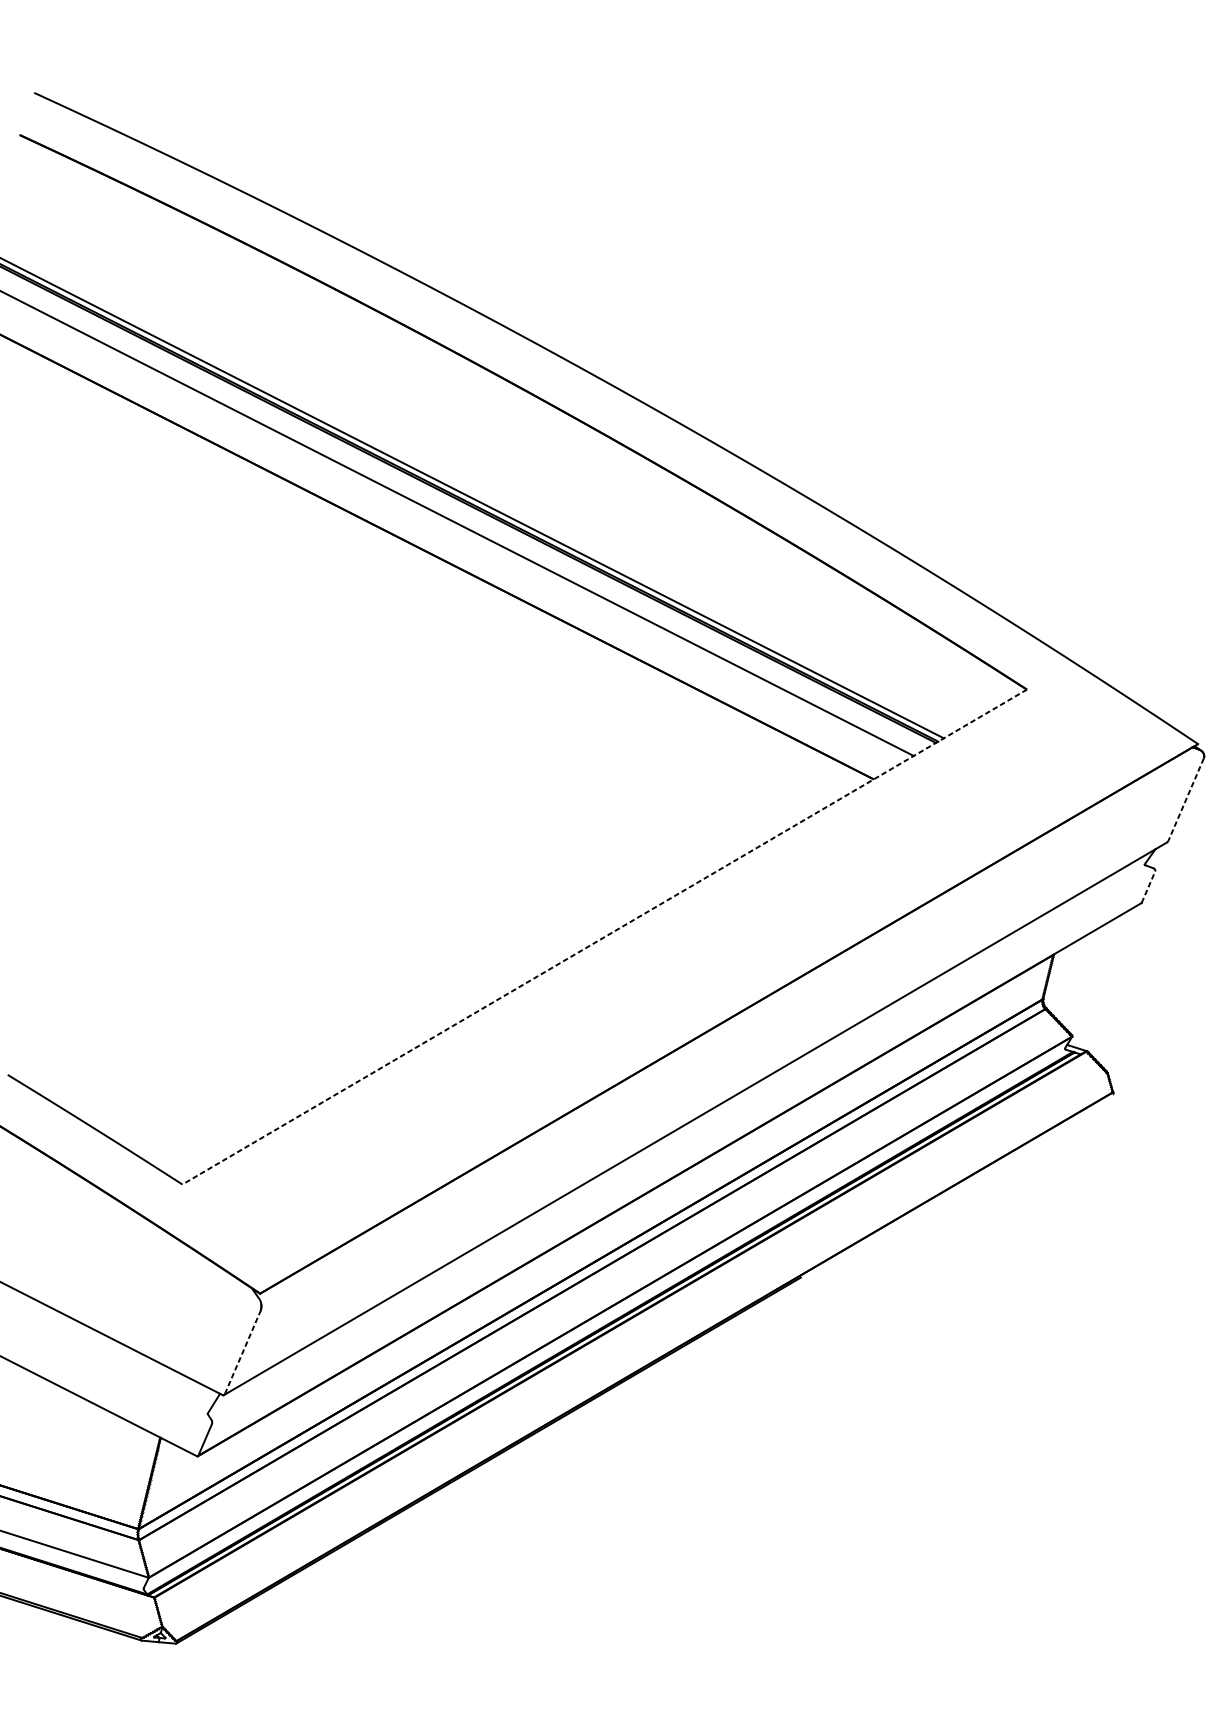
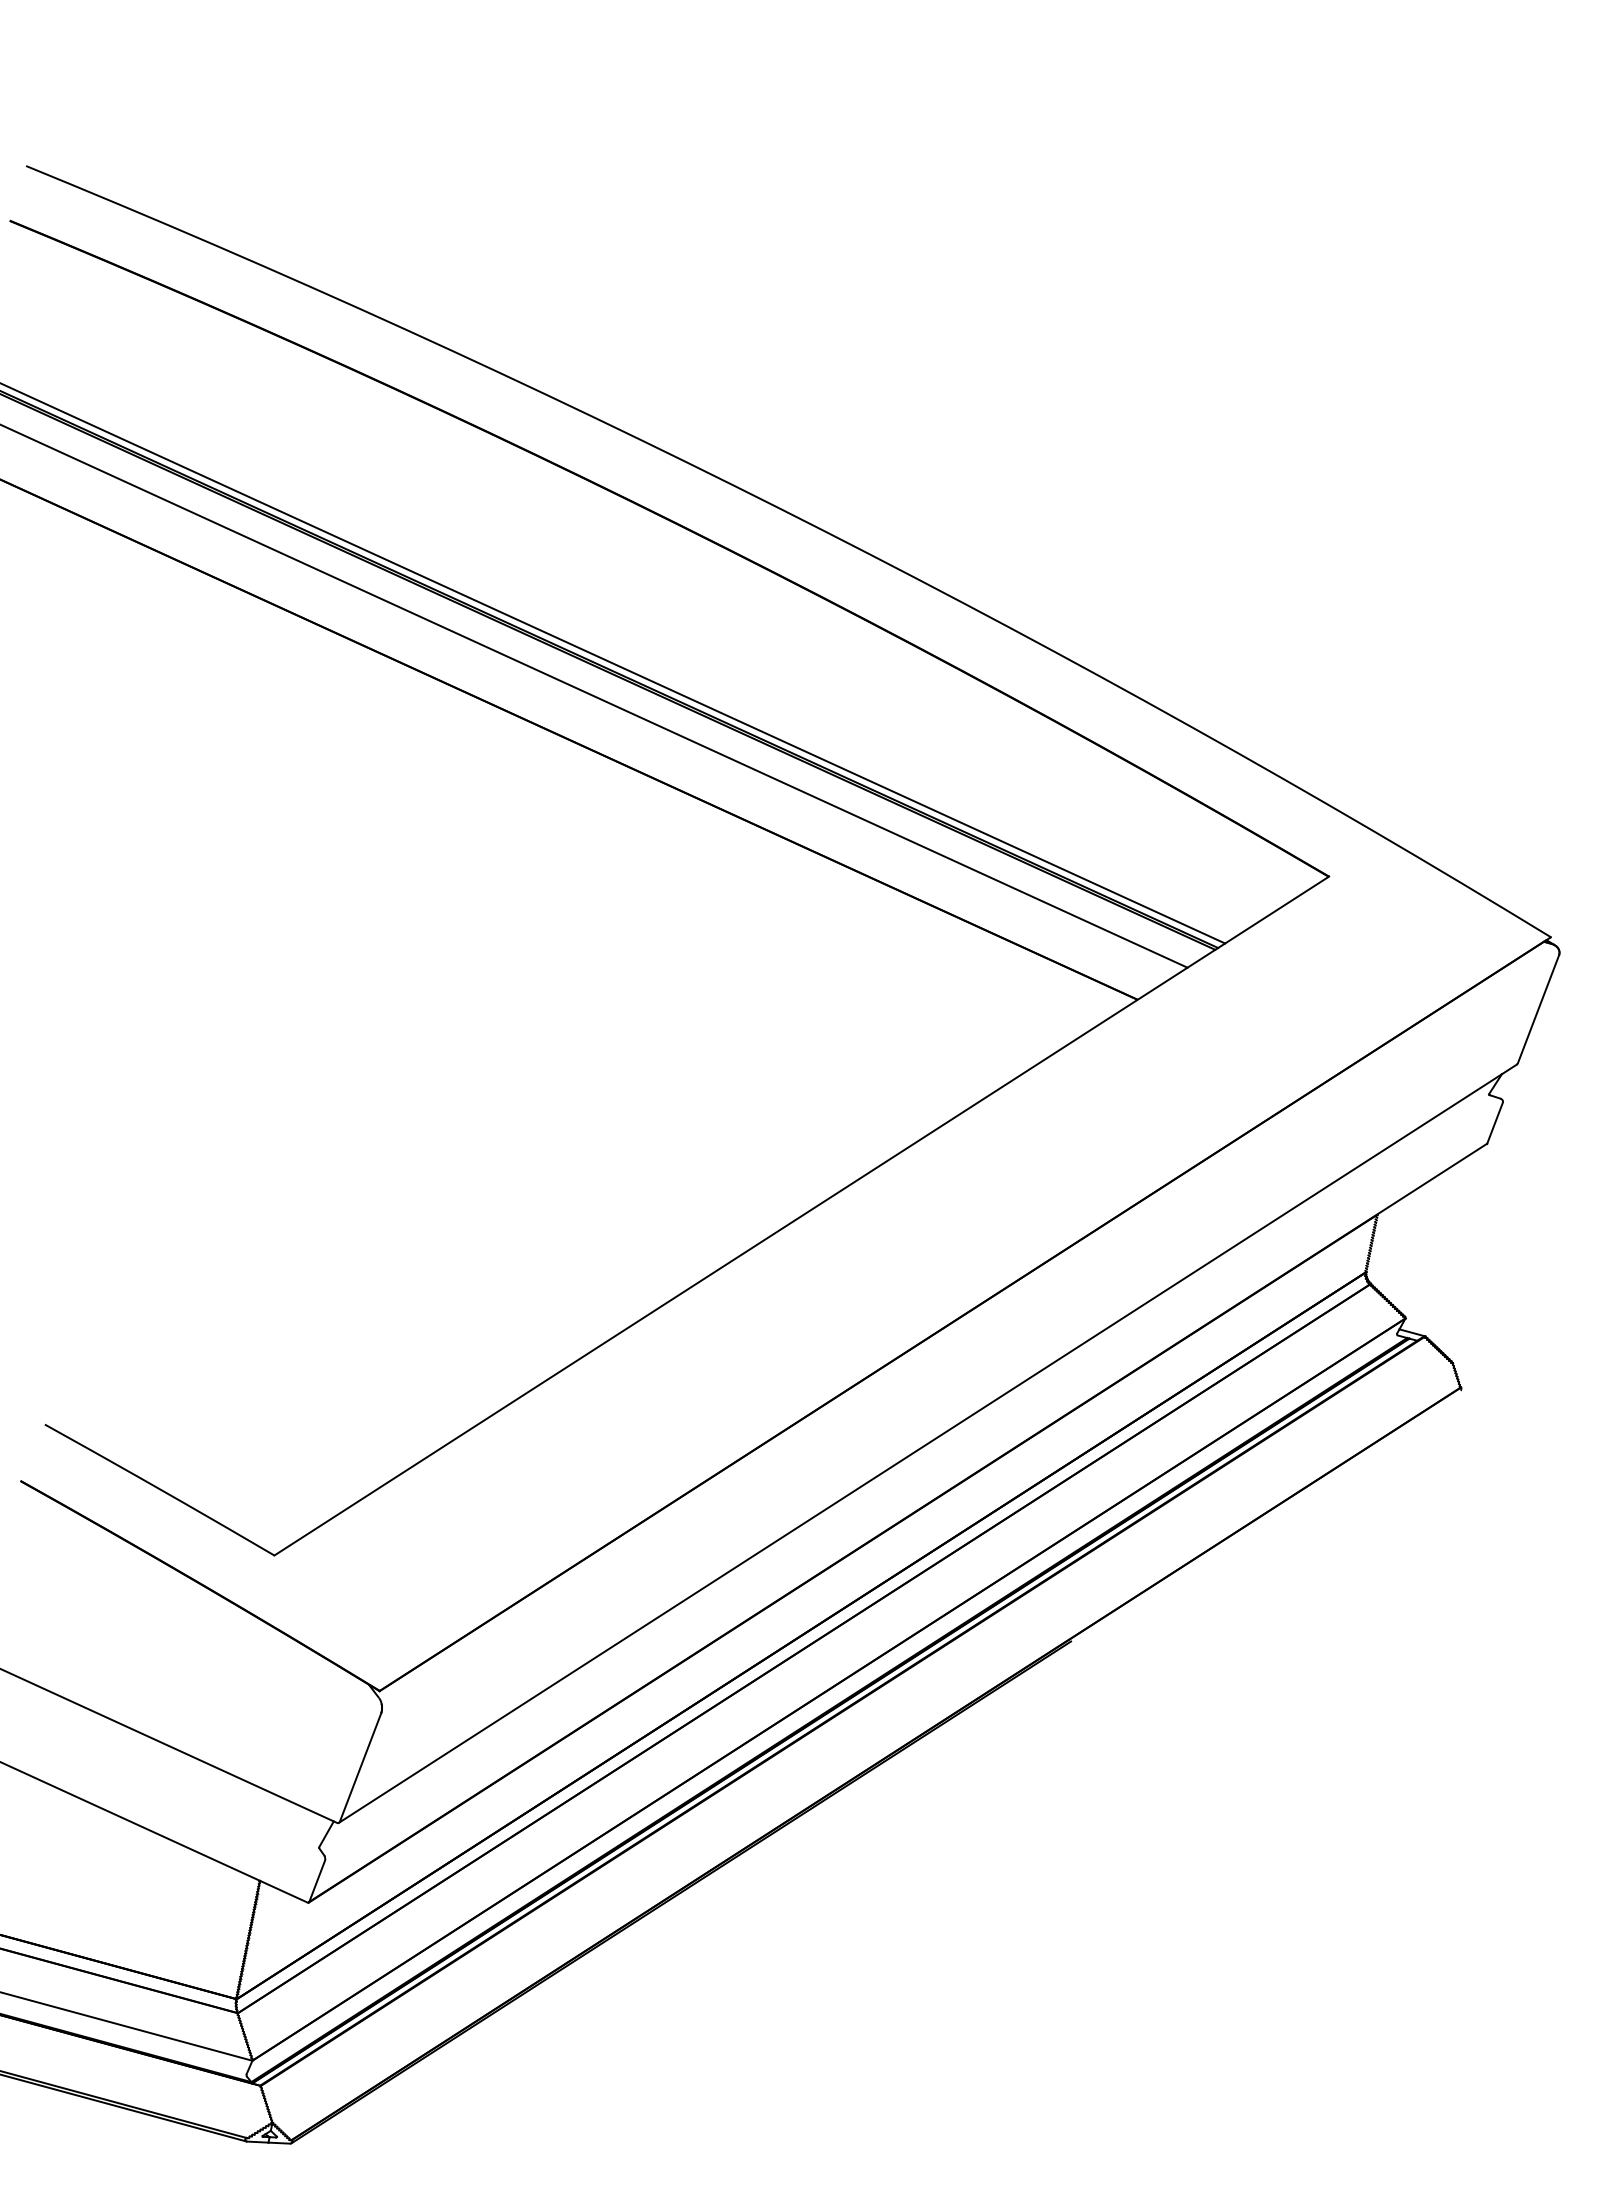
line: (1186, 800) -> (1538, 1009), dashed -> solid
line: (1148, 887) -> (1495, 1123), dashed -> solid
line: (604, 937) -> (801, 1216), dashed -> solid
line: (242, 1352) -> (360, 1767), dashed -> solid

